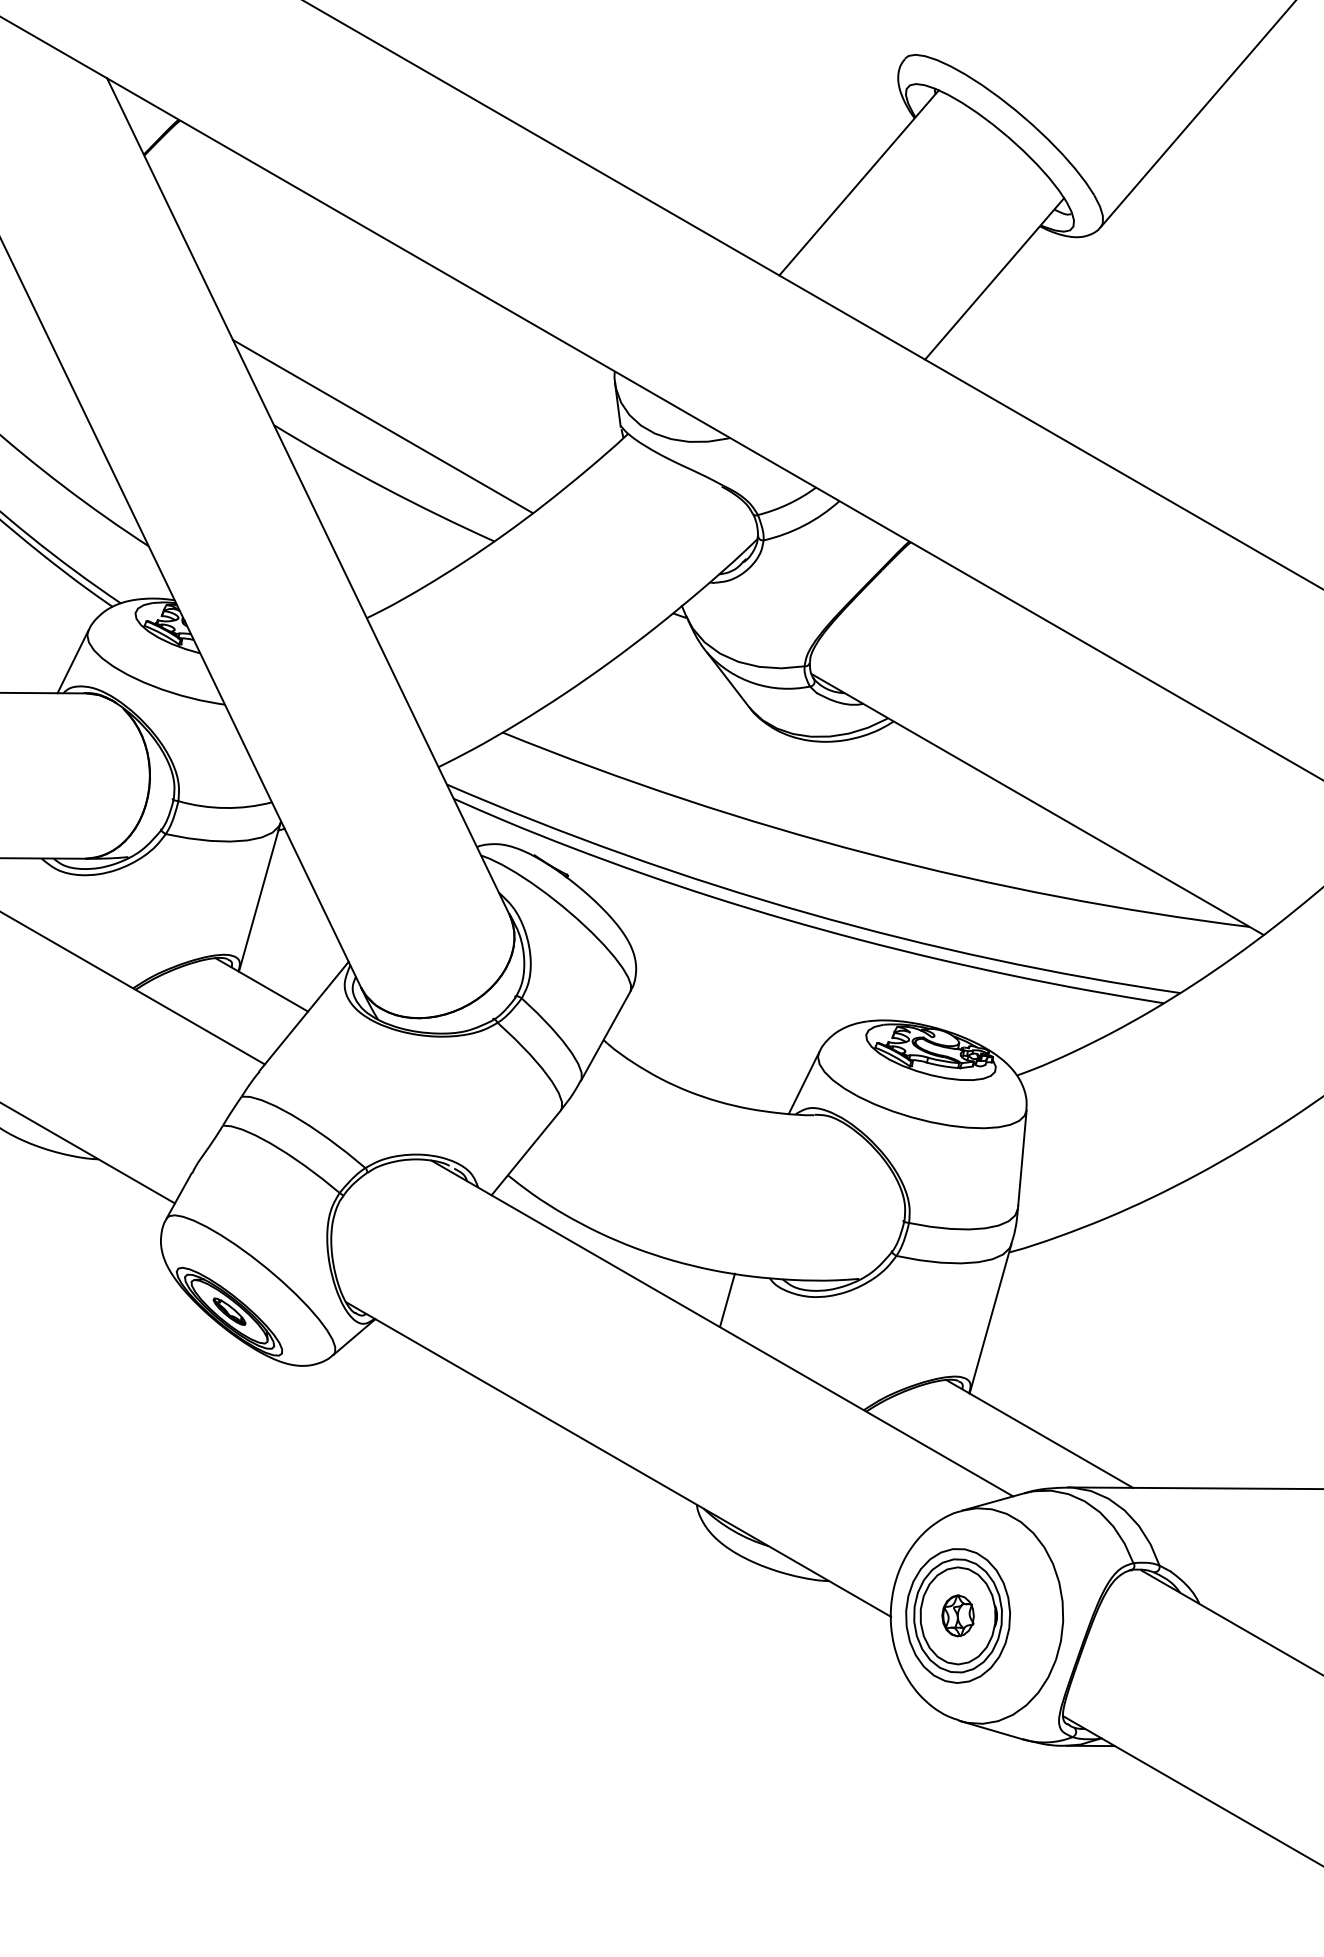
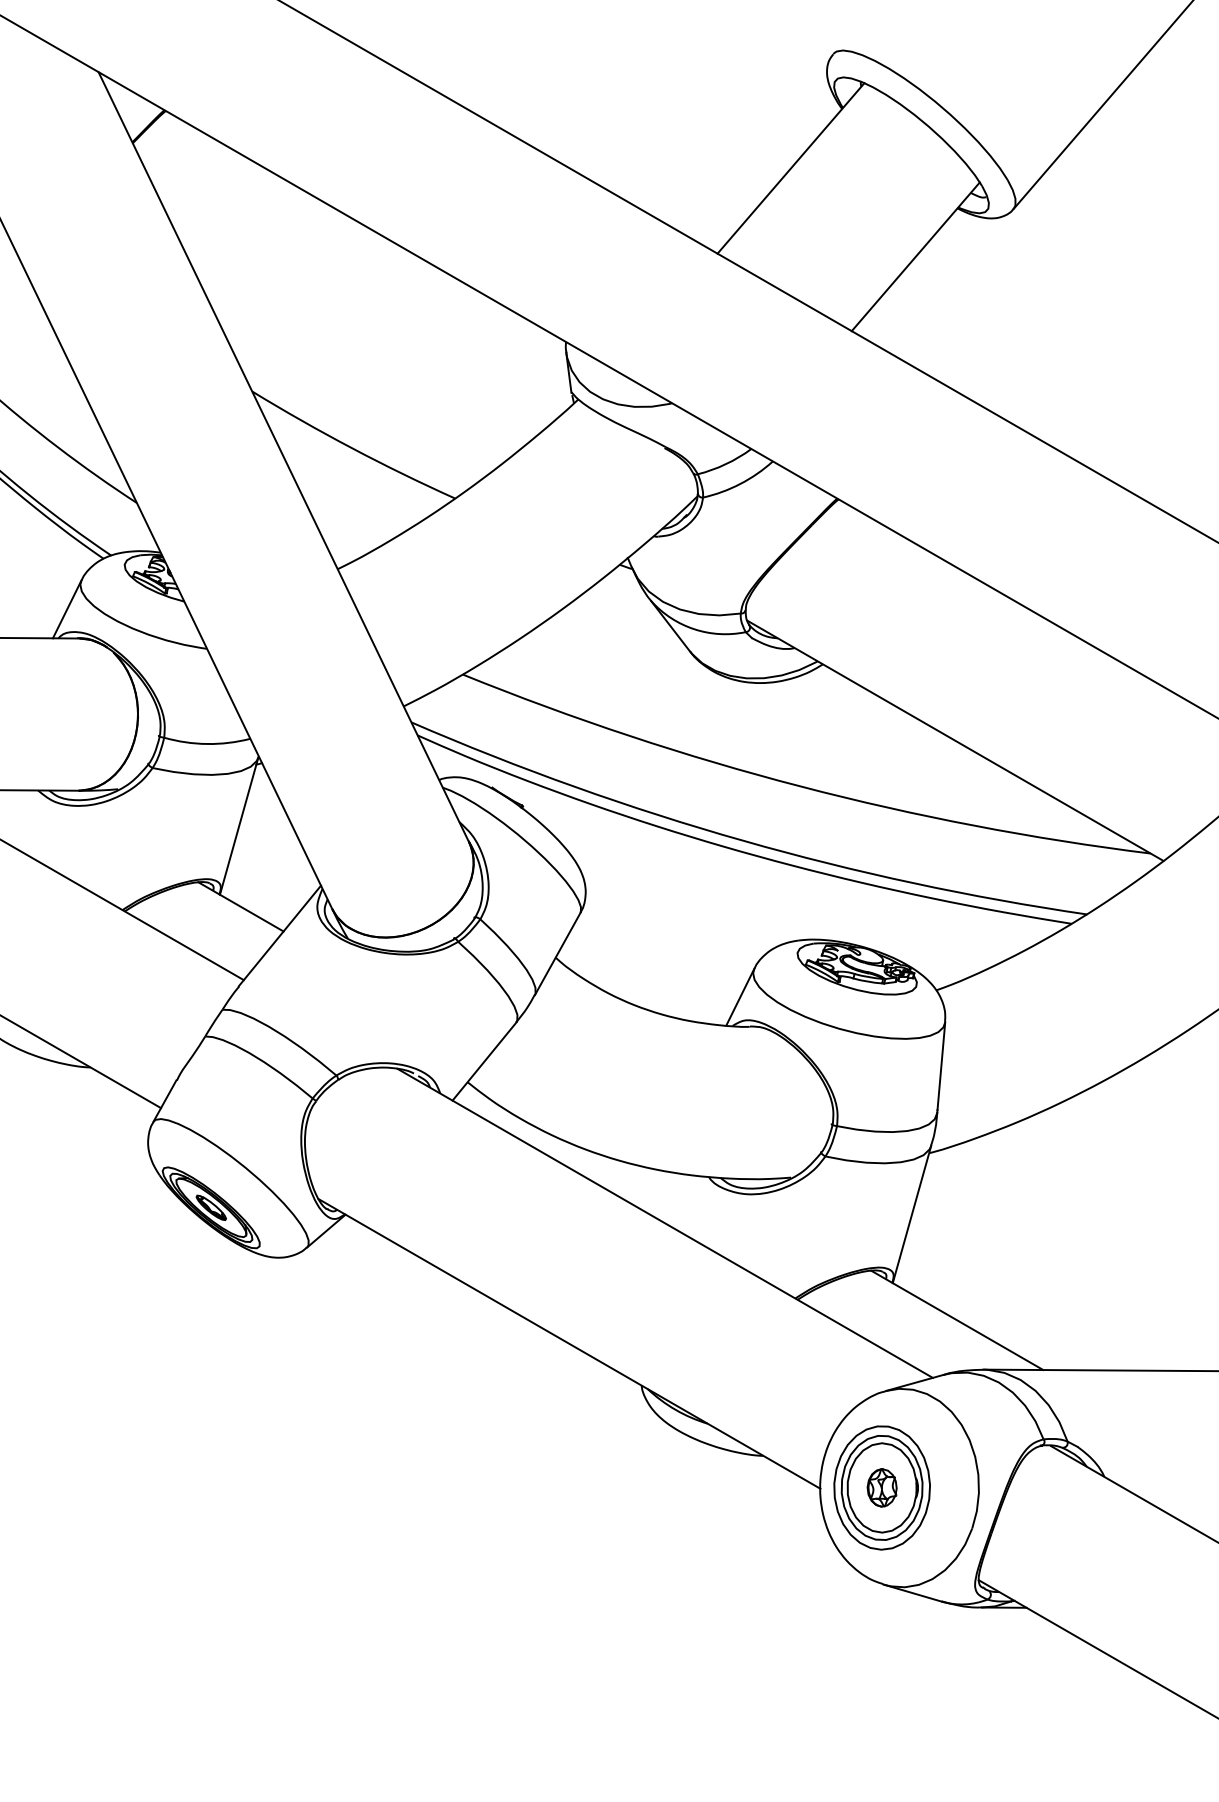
line: (382, 426) -> (352, 392), removed
line: (727, 1299) -> (669, 1196), removed

